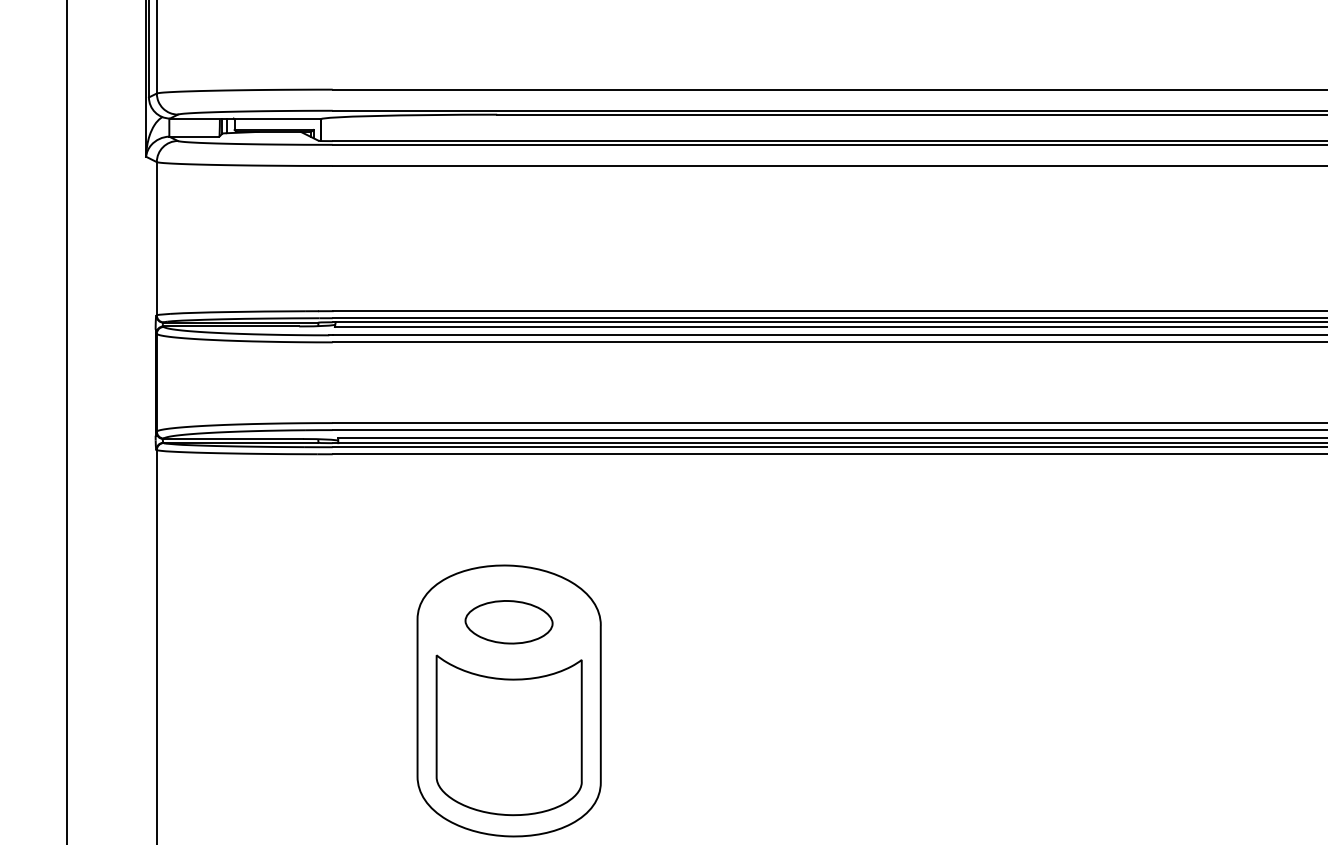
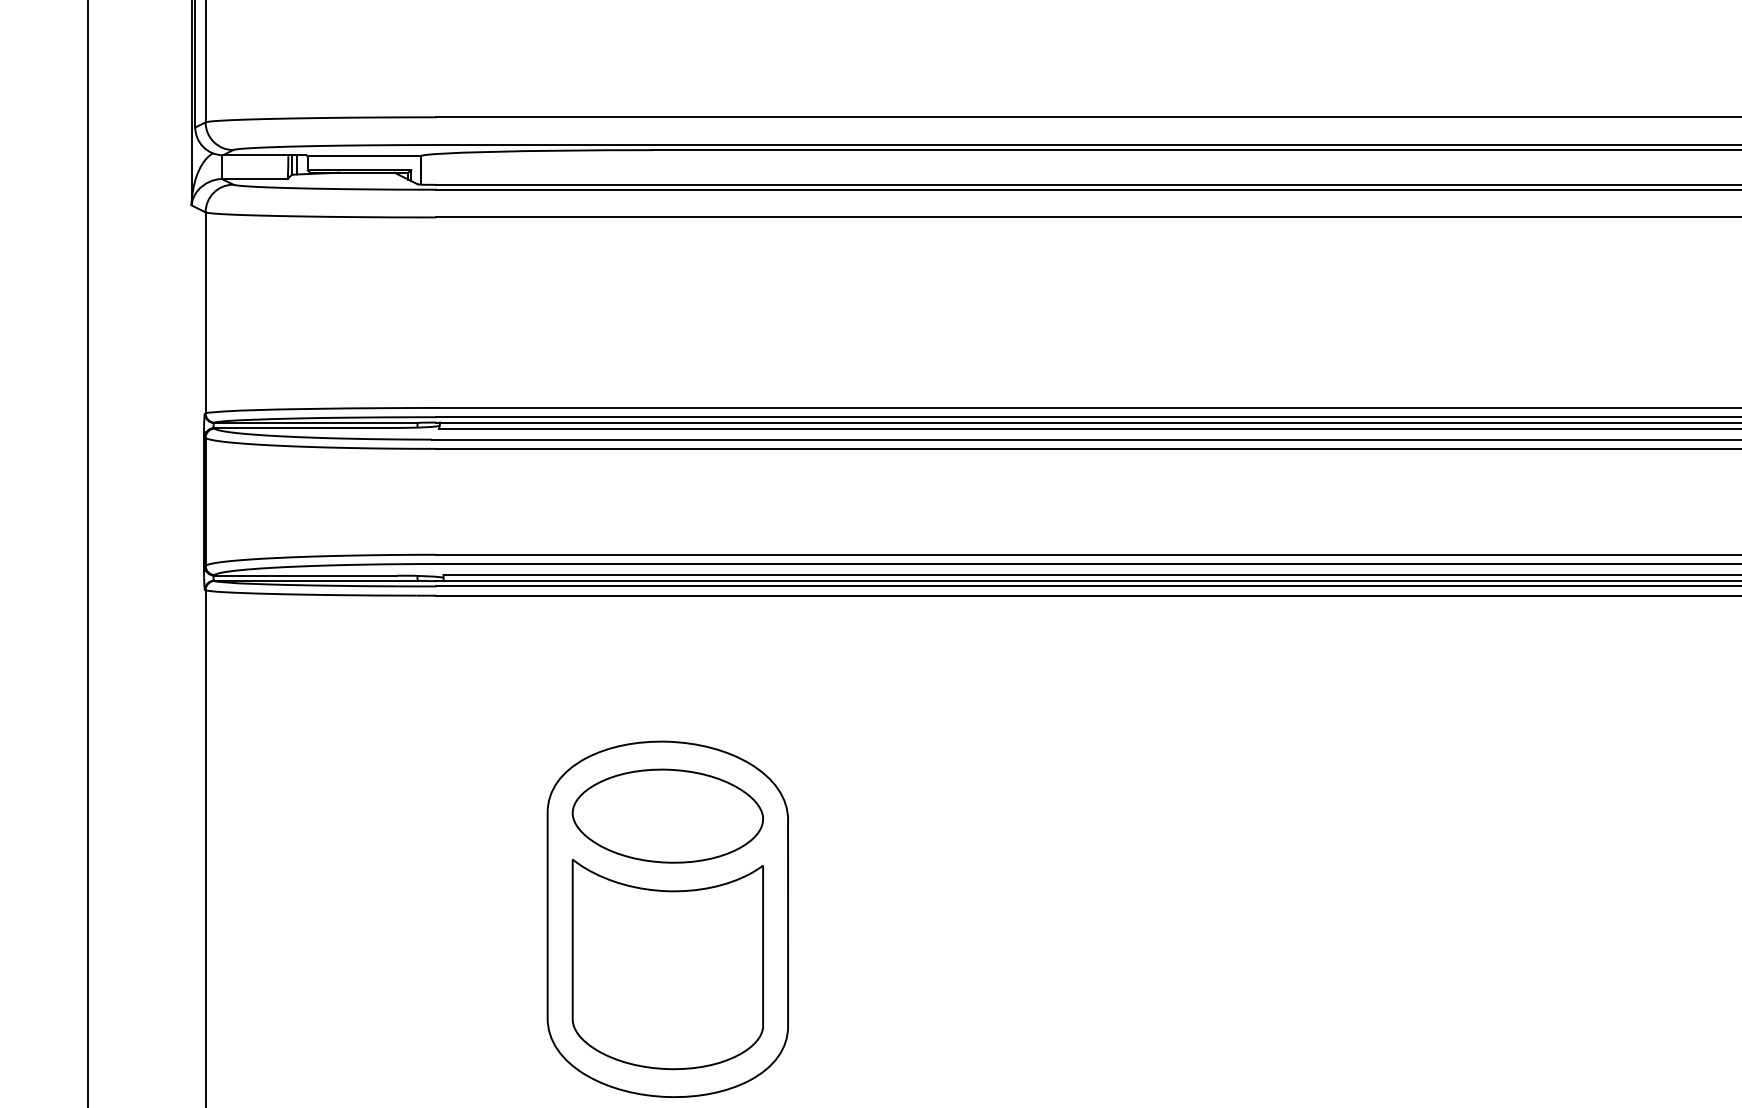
part: (508, 621) -> (667, 815), size x1.67

